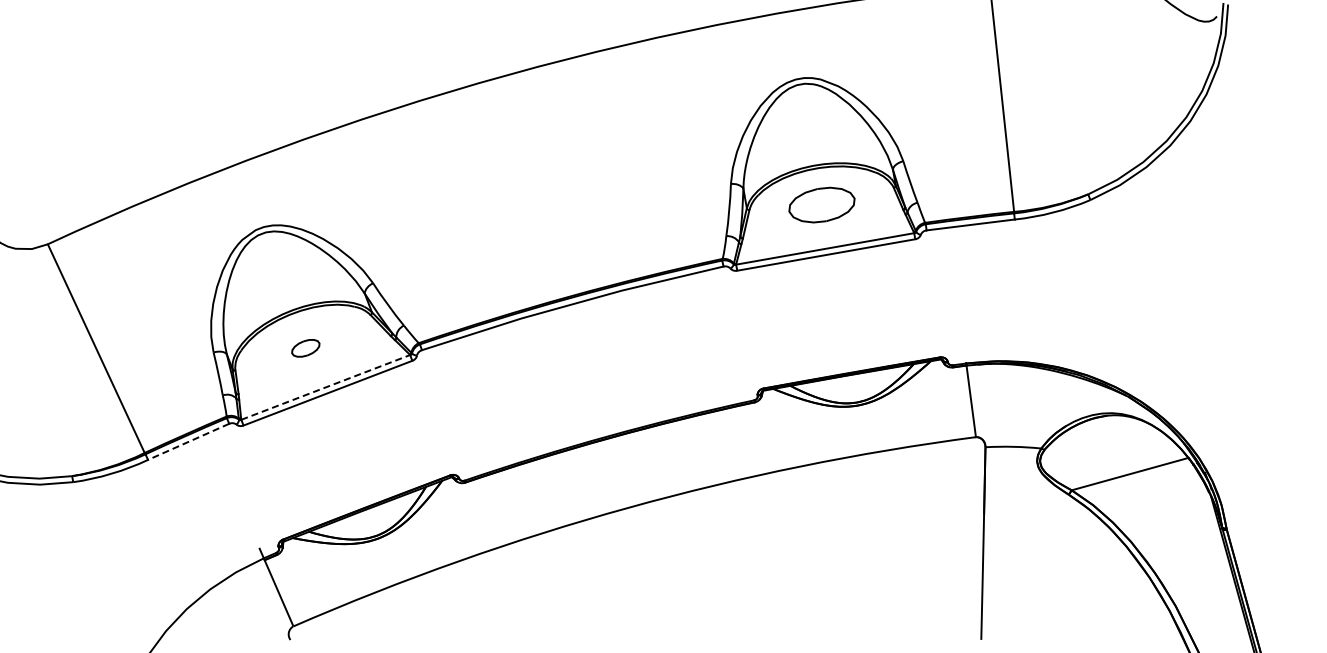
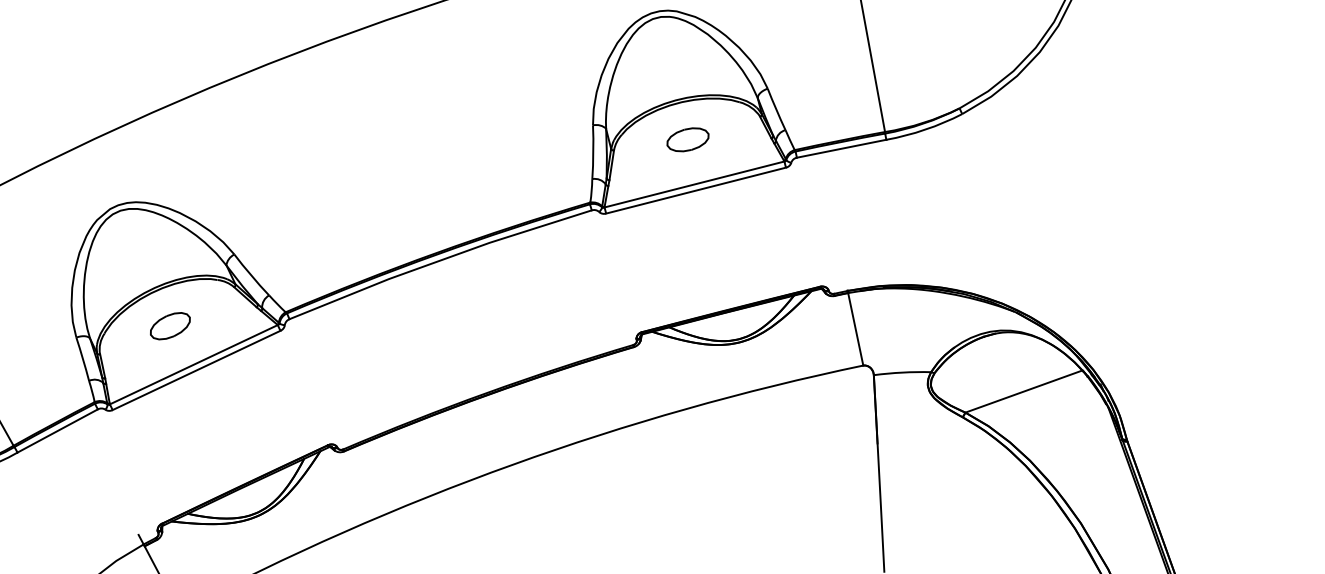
part: (822, 204) -> (688, 139), size x0.62
part: (305, 348) -> (170, 326), size x1.43
line: (326, 387) -> (194, 364), dashed -> solid
line: (188, 442) -> (57, 431), dashed -> solid

